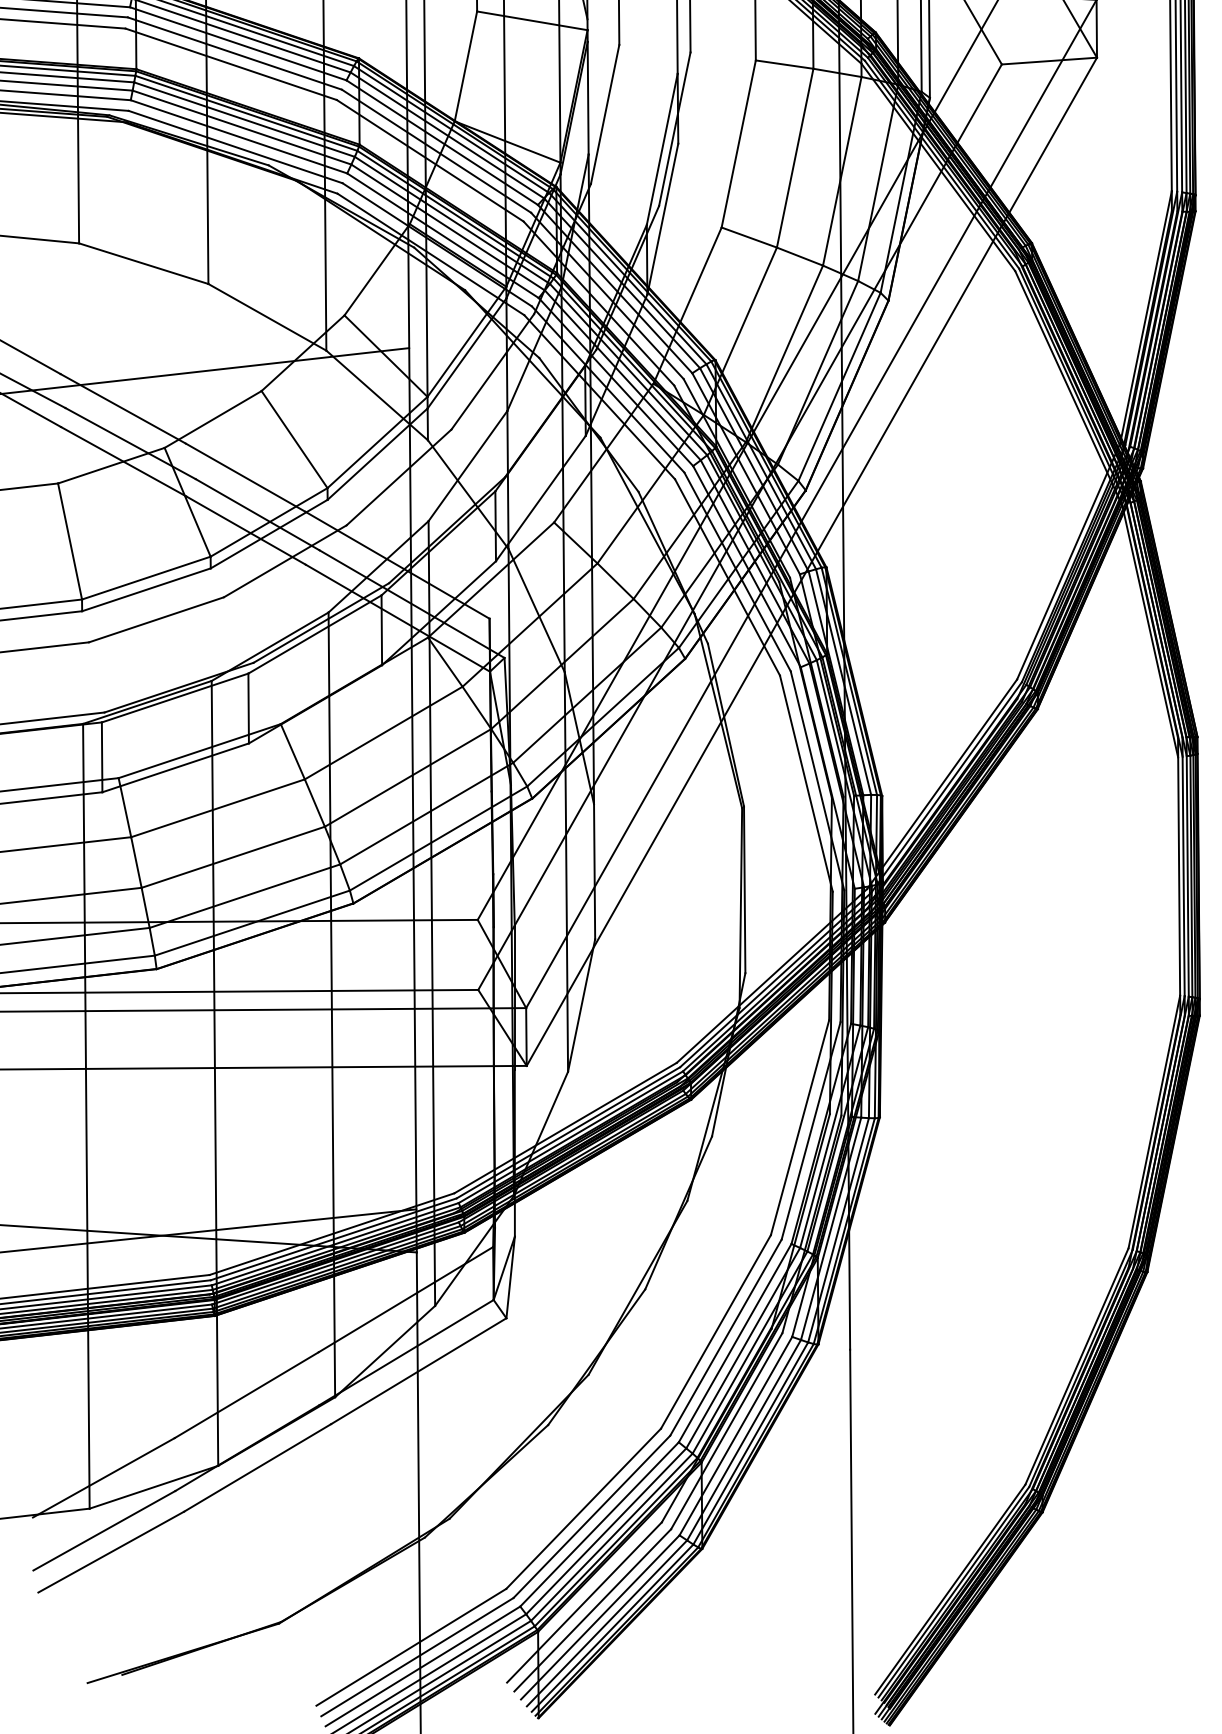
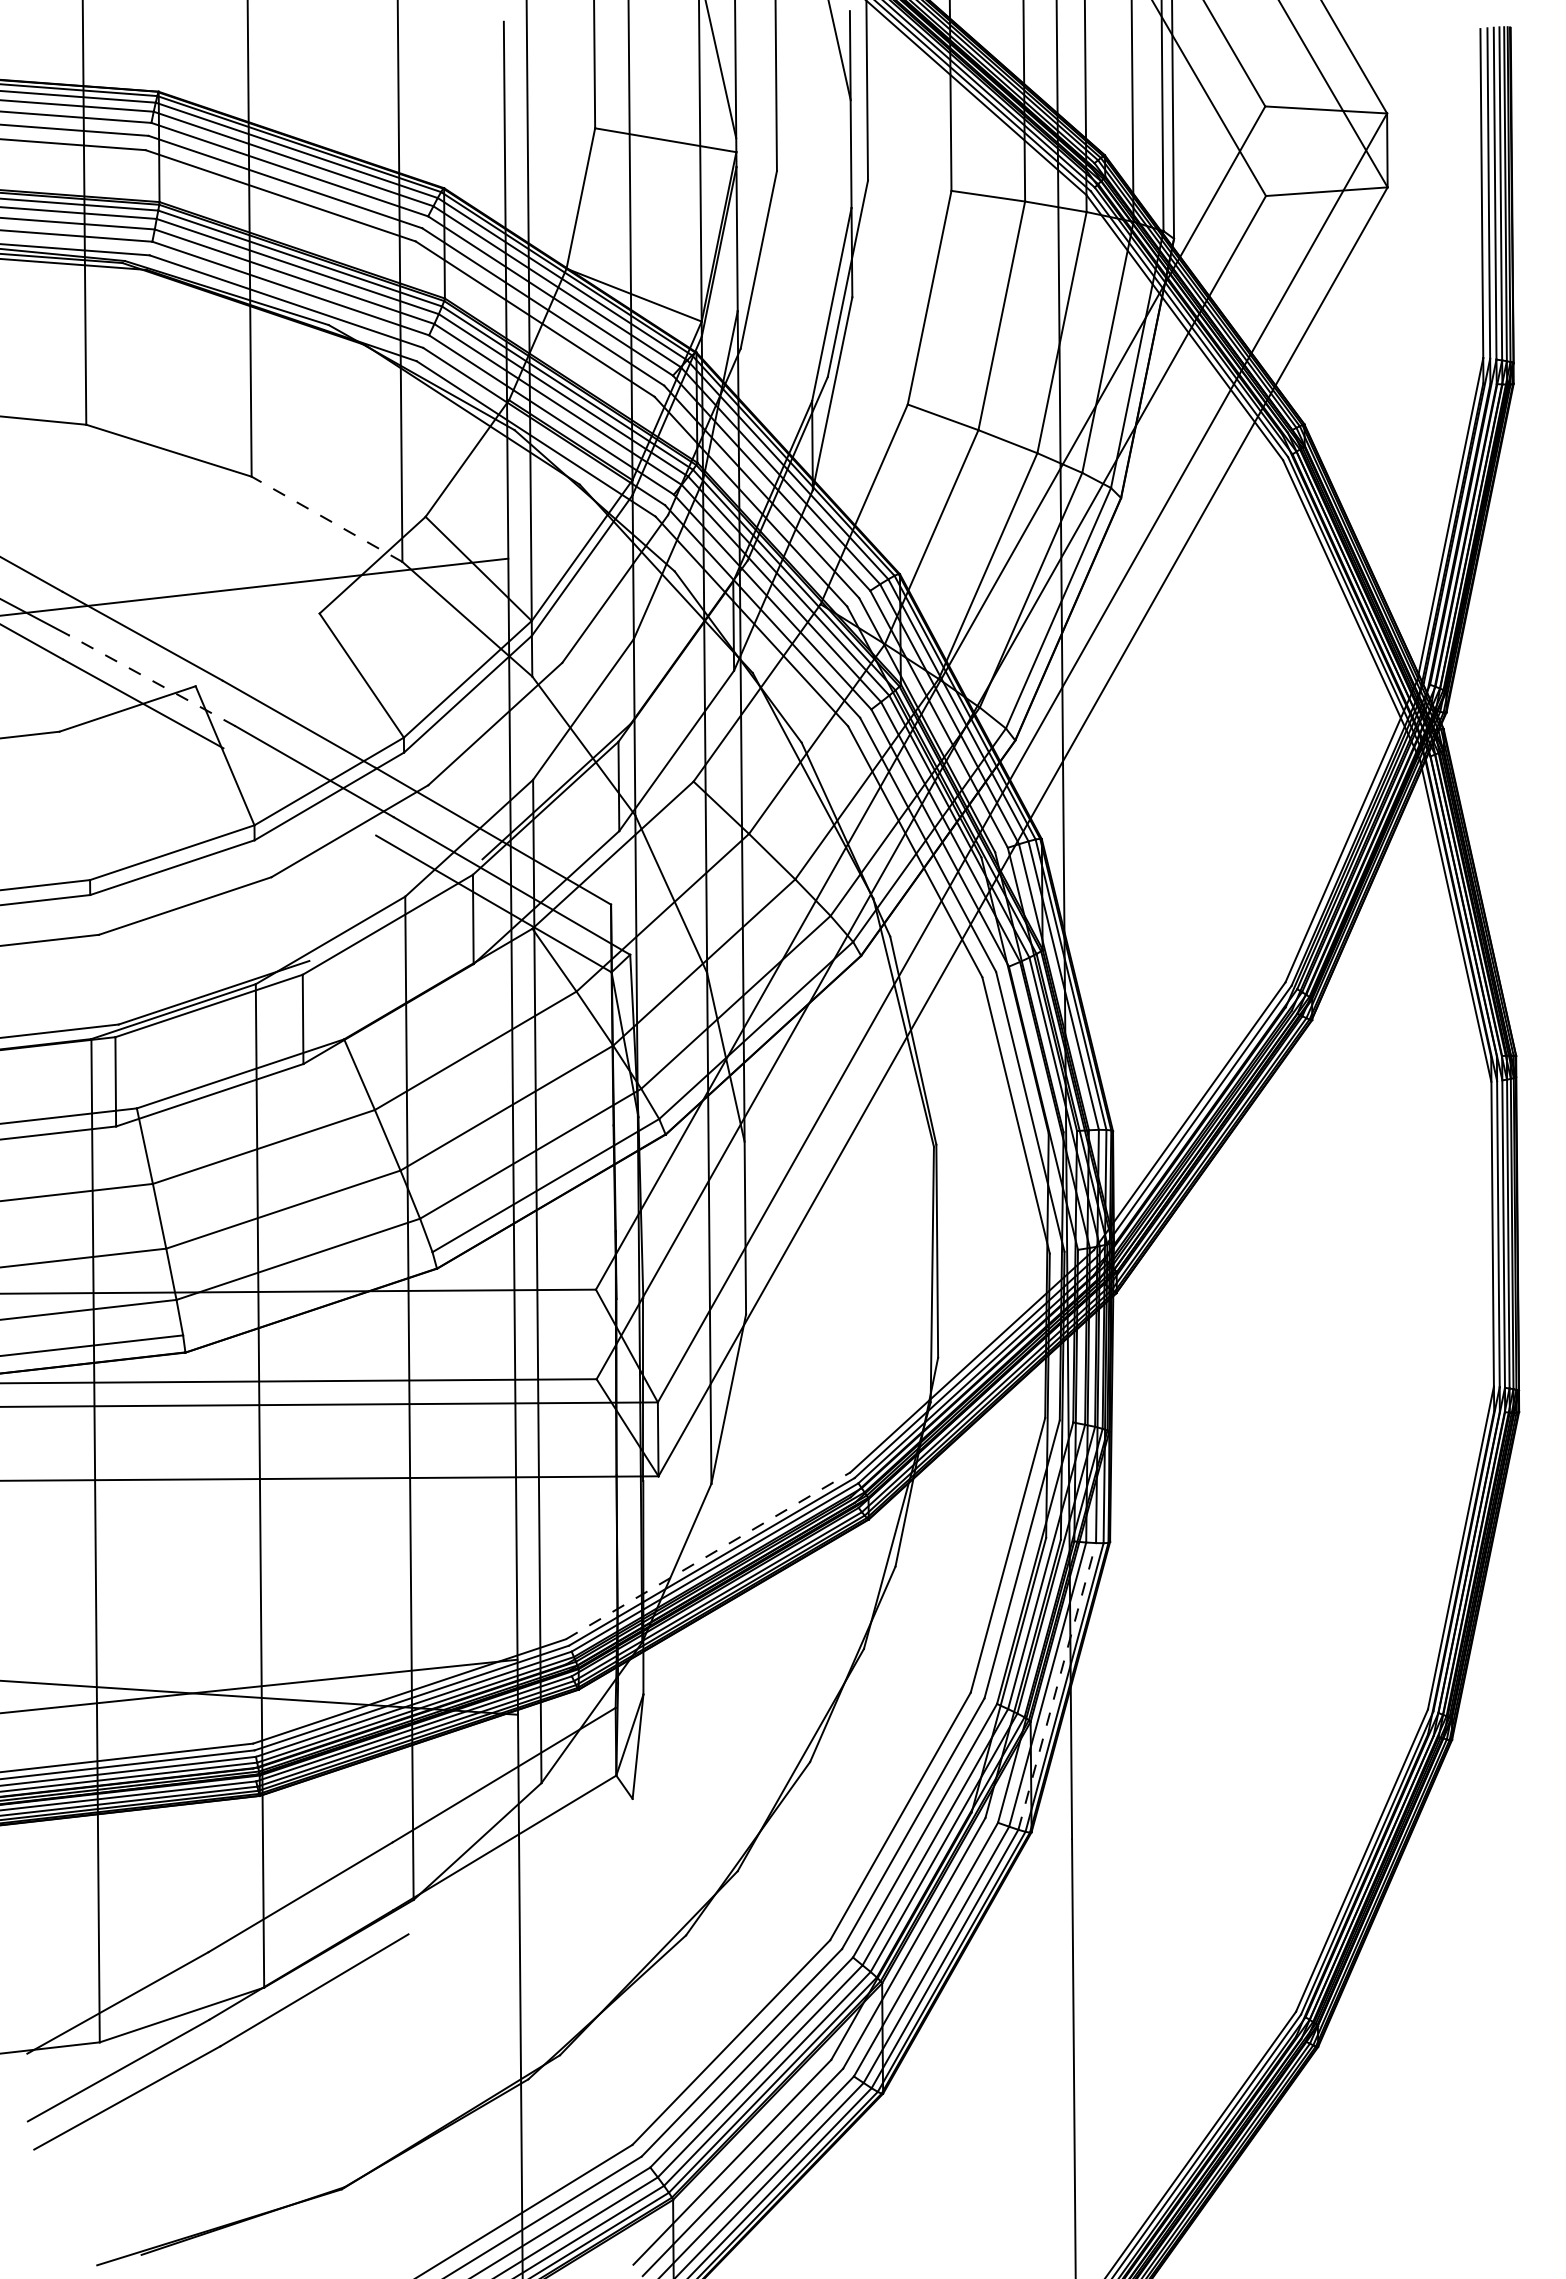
line: (267, 317) -> (327, 519), solid -> dashed
line: (213, 419) -> (257, 649), removed
line: (130, 443) -> (152, 680), solid -> dashed
line: (245, 530) -> (299, 791), removed
line: (69, 541) -> (74, 805), removed
line: (320, 622) -> (395, 909), removed
line: (252, 922) -> (307, 1293), removed
line: (565, 1127) -> (708, 1555), solid -> dashed
line: (838, 1230) -> (1057, 1686), solid -> dashed
line: (418, 1371) -> (520, 1866), removed

